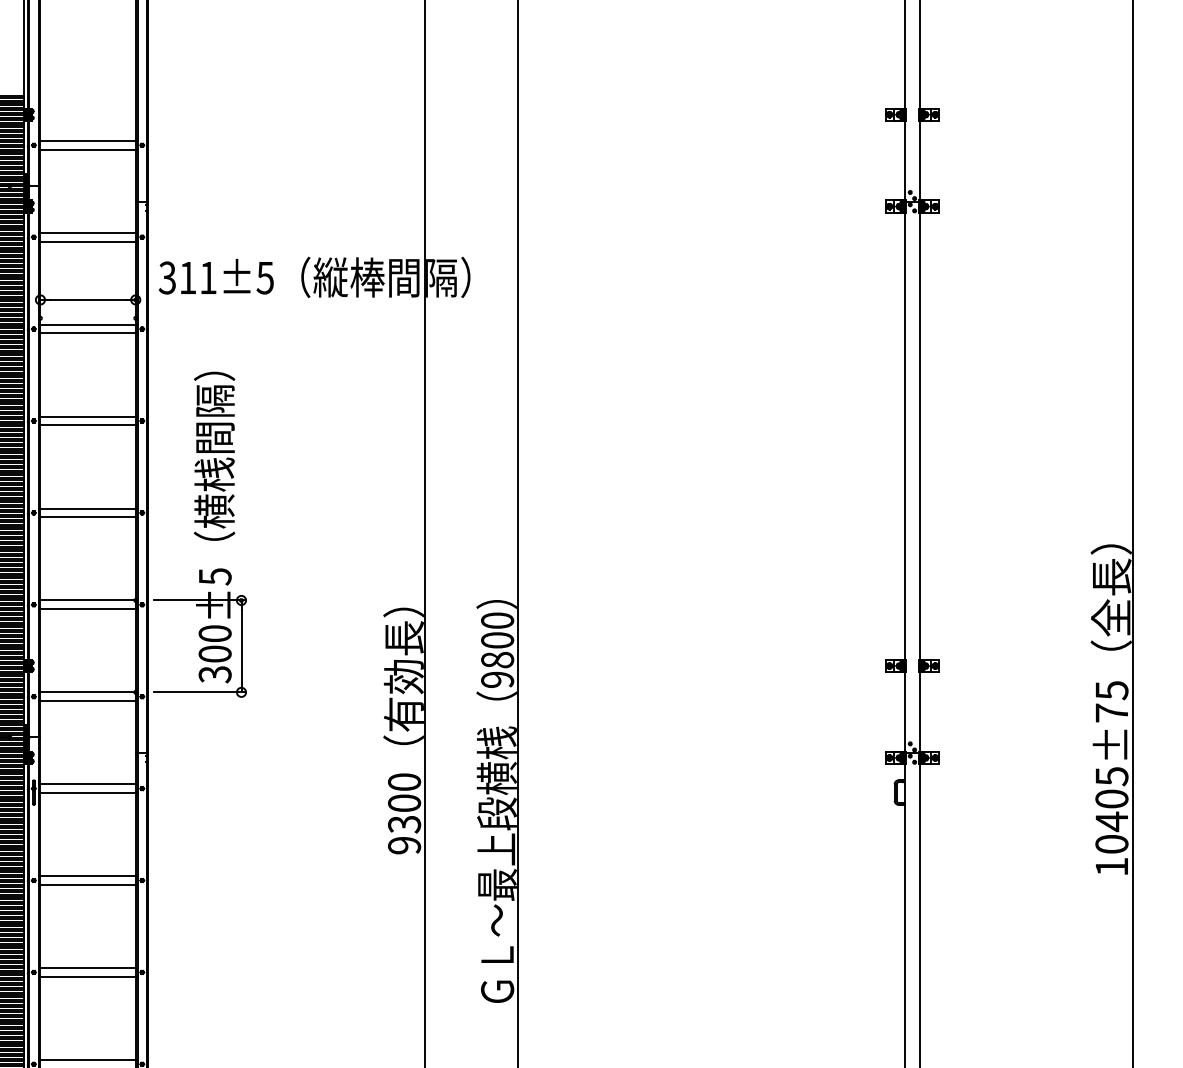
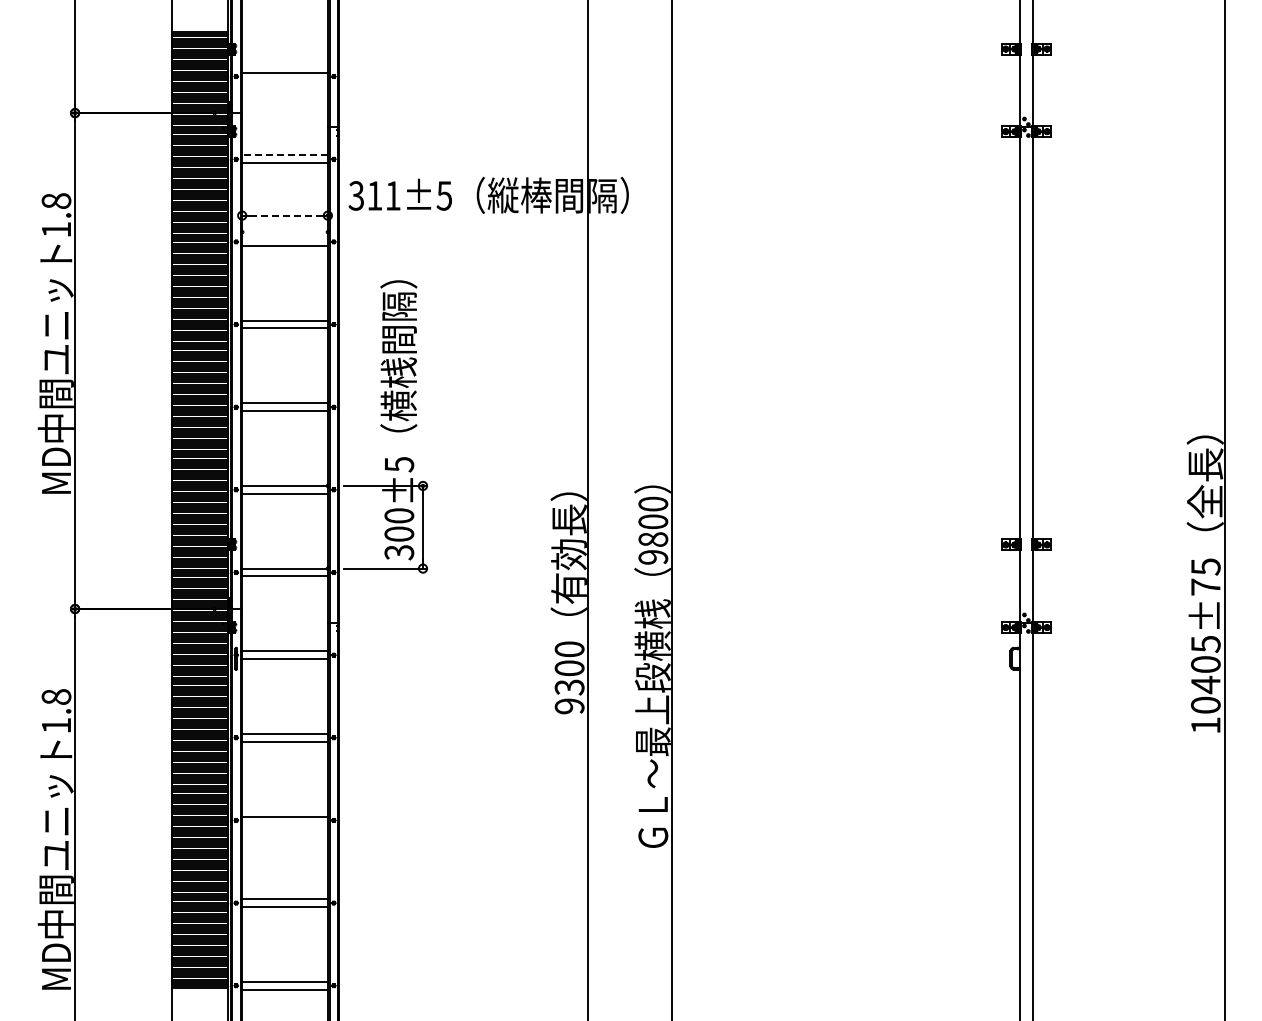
line: (87, 149) -> (284, 80), removed
line: (87, 233) -> (284, 155), solid -> dashed
line: (88, 299) -> (285, 215), solid -> dashed
line: (87, 325) -> (284, 238), removed
line: (87, 976) -> (284, 824), removed

